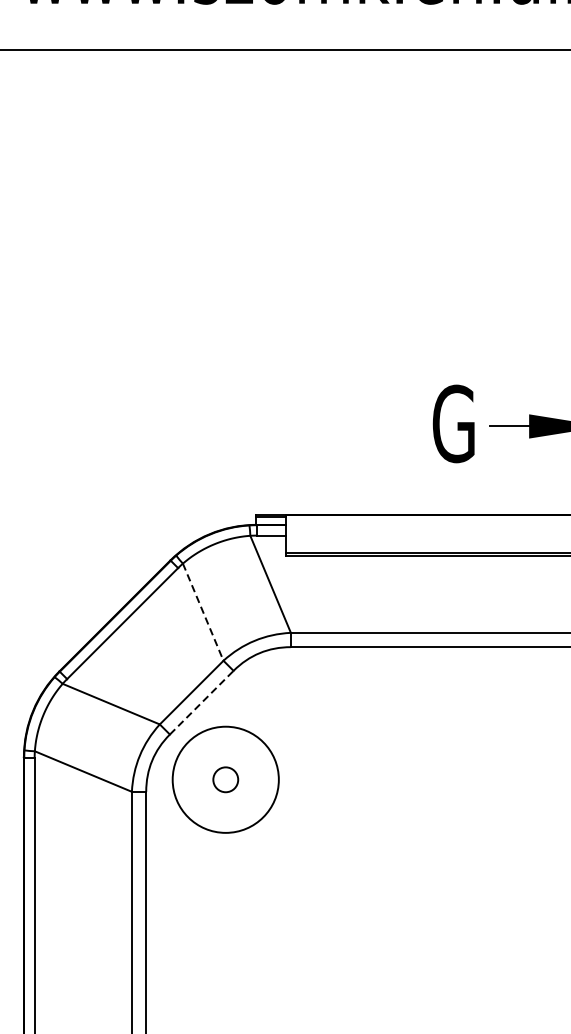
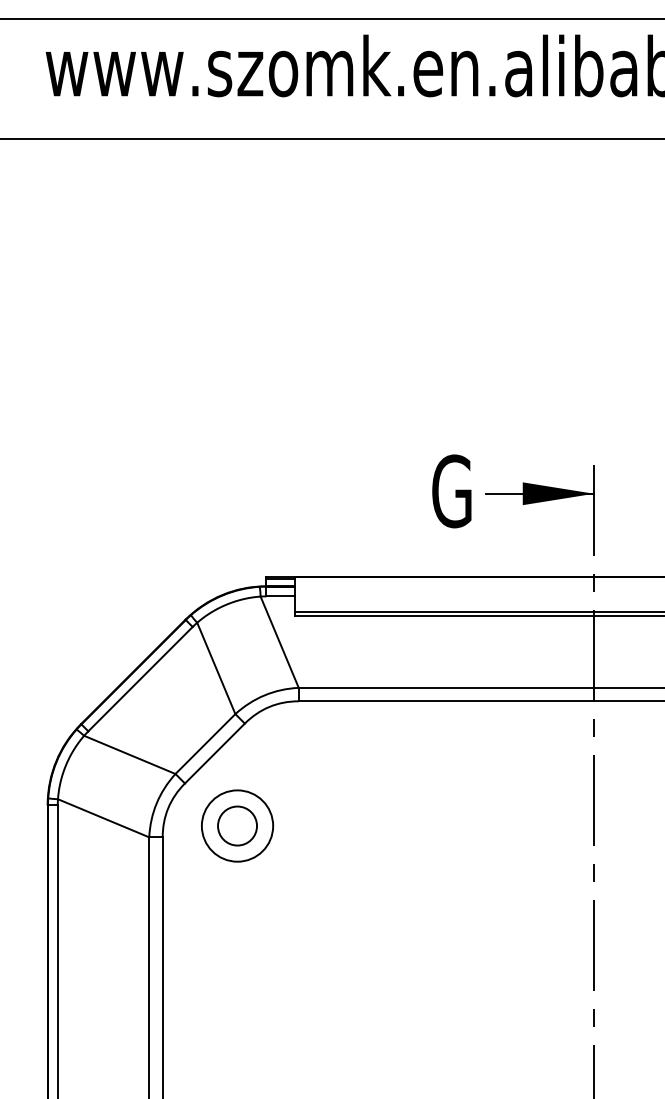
line: (203, 612) -> (216, 668), dashed -> solid
line: (202, 702) -> (215, 753), dashed -> solid
circle: (225, 779) -> (237, 825), size x0.71
circle: (225, 779) -> (237, 825), size x1.67

